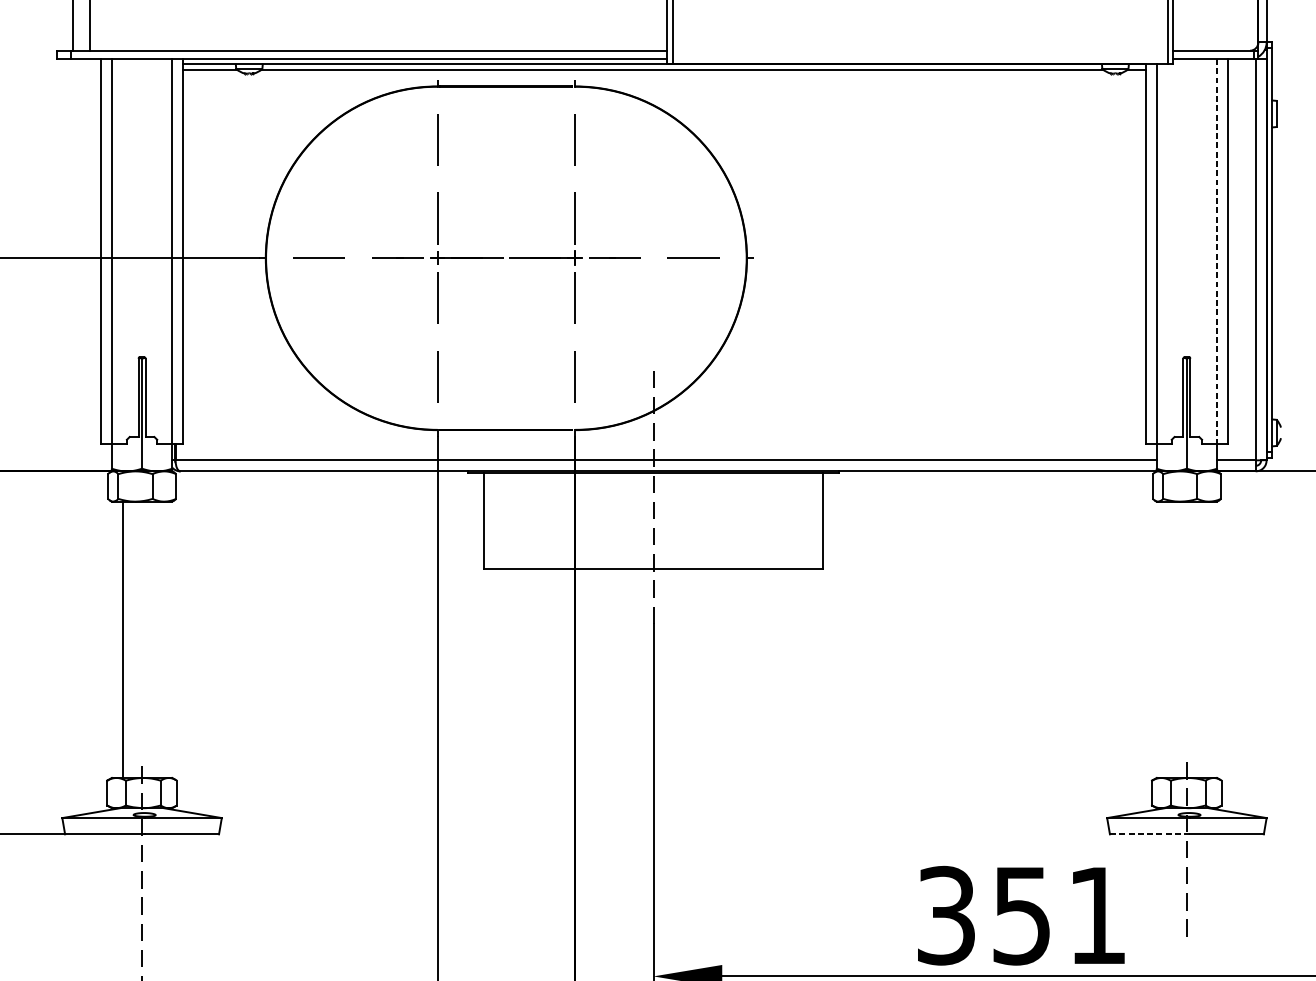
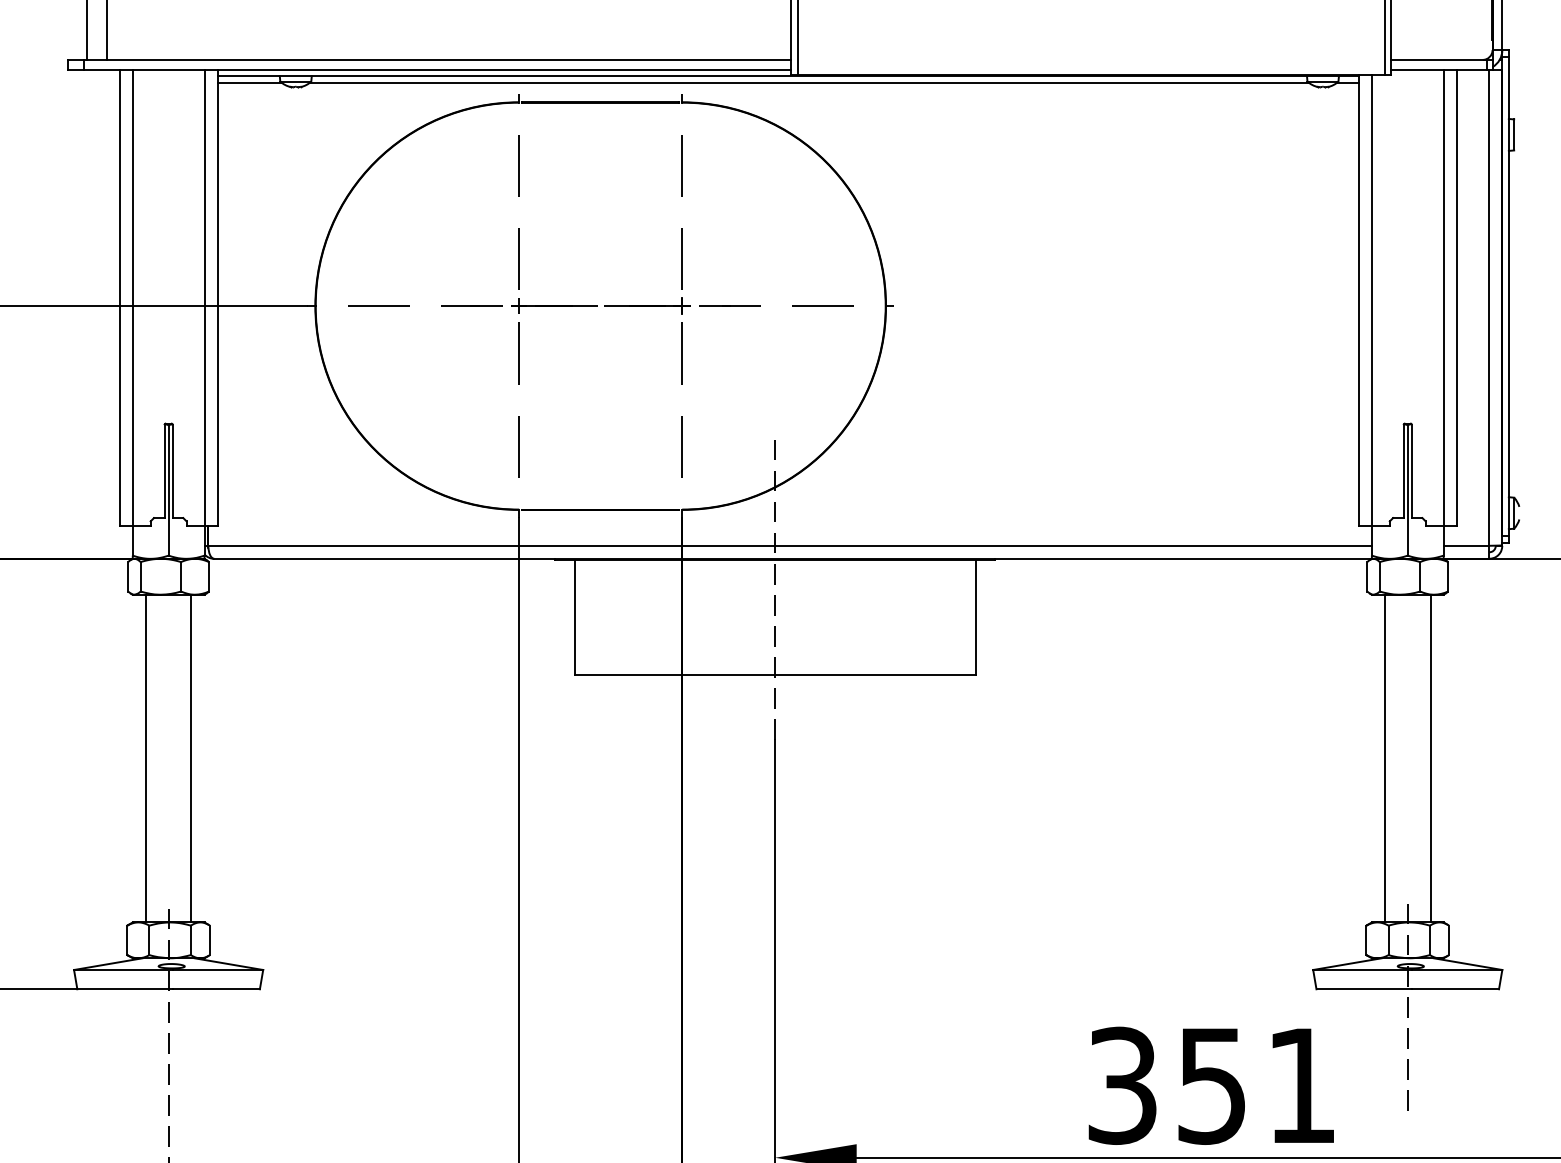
line: (1217, 251) -> (1443, 298), dashed -> solid
line: (161, 639) -> (191, 758), added
line: (1167, 639) -> (1384, 758), added
line: (1206, 639) -> (1430, 758), added
line: (1150, 834) -> (1364, 989), dashed -> solid

